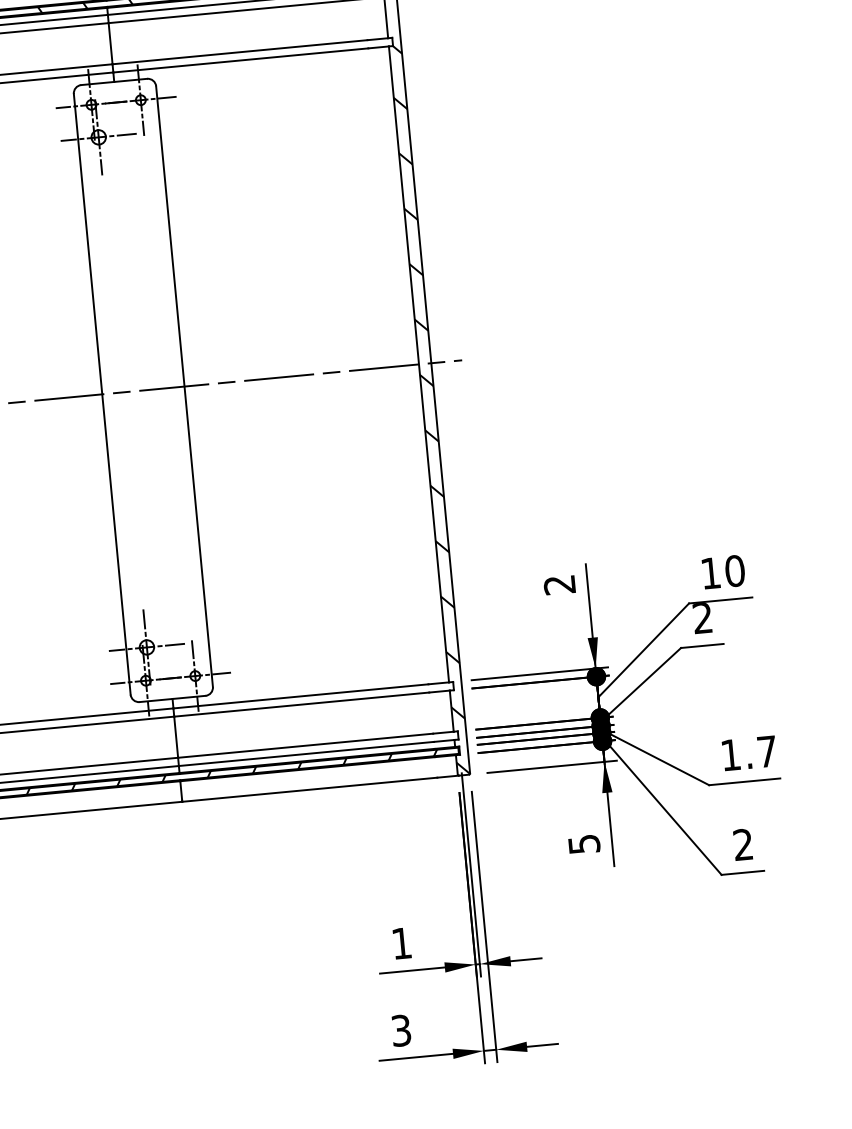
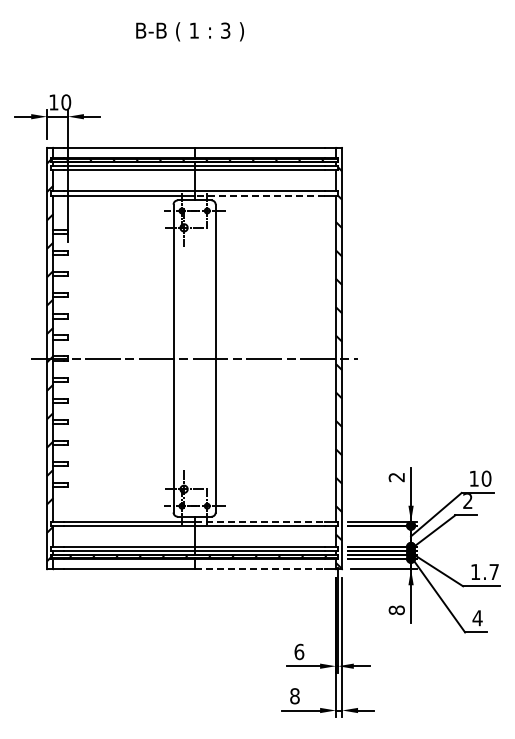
line: (239, 60) -> (259, 195), solid -> dashed
line: (301, 696) -> (260, 521), solid -> dashed
line: (310, 789) -> (260, 569), solid -> dashed
text: (583, 844) -> (396, 610), 5 -> 8
text: (743, 845) -> (477, 618), 2 -> 4
text: (401, 942) -> (299, 651), 1 -> 6
text: (400, 1031) -> (294, 696), 3 -> 8

